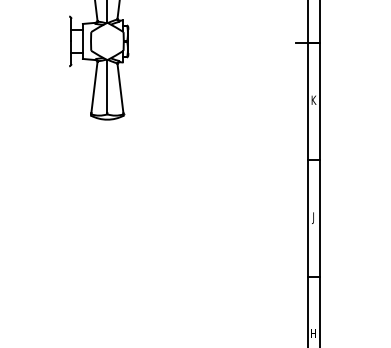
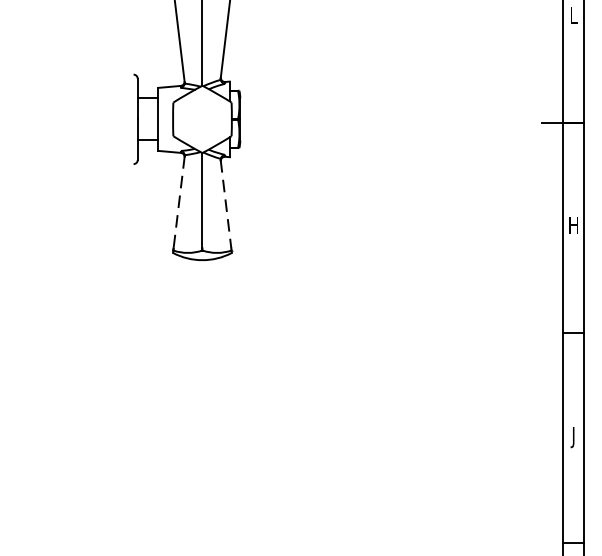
line: (94, 87) -> (179, 202), solid -> dashed
line: (120, 88) -> (226, 204), solid -> dashed
text: (313, 99) -> (573, 223), K -> H

